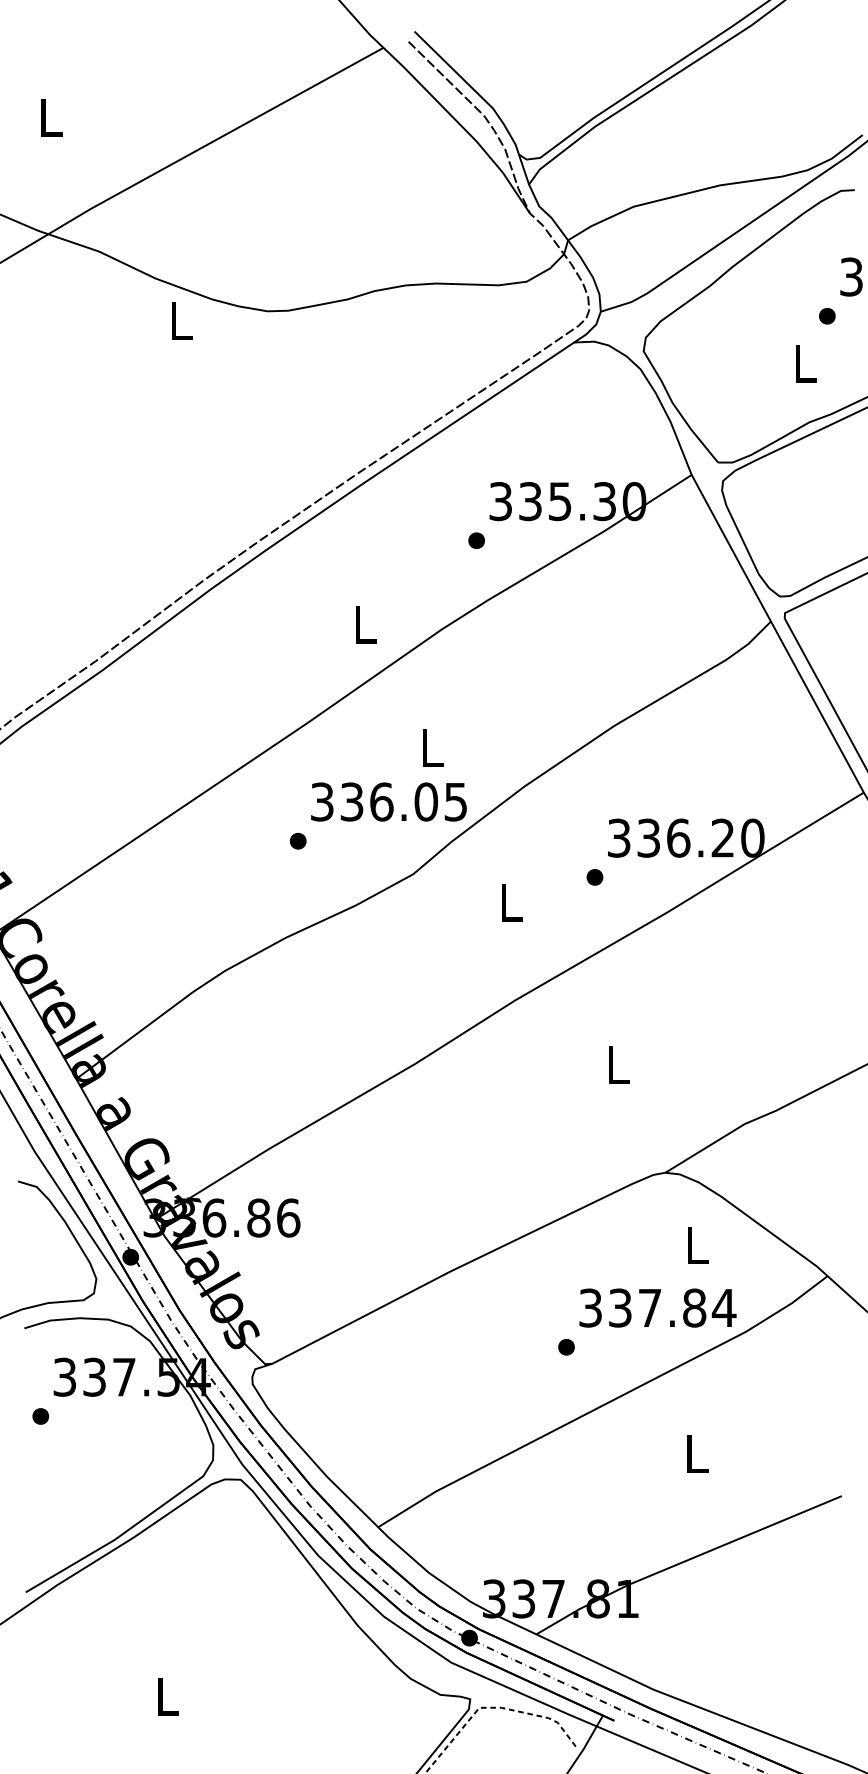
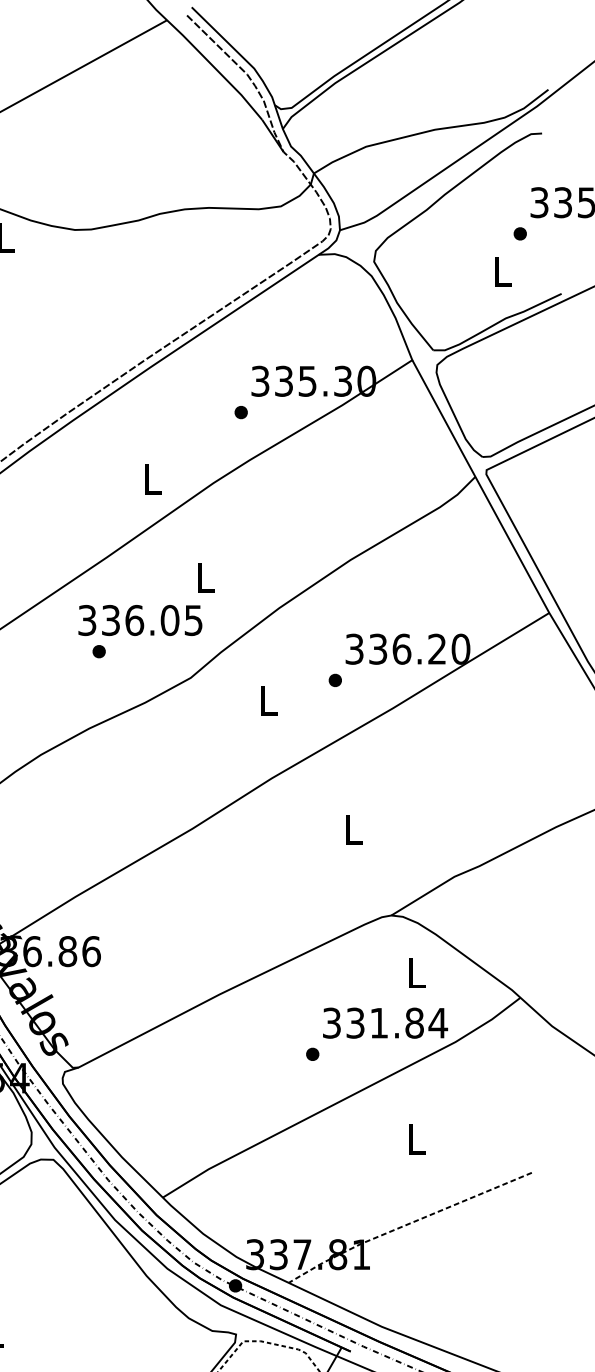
text: (388, 801) -> (140, 620), moved
text: (649, 1307) -> (378, 1022), 337.84 -> 331.84
line: (685, 1561) -> (407, 1224), solid -> dashed

